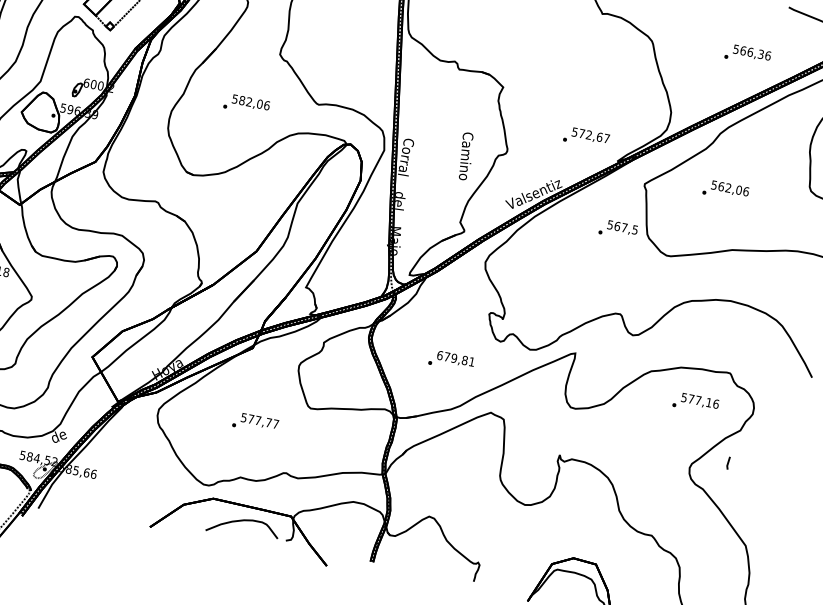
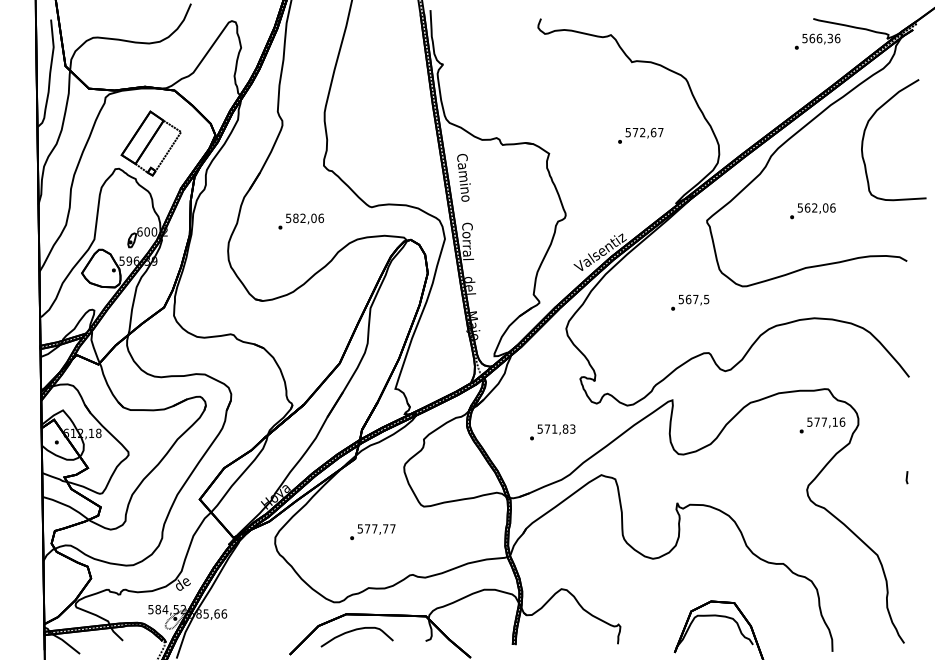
text: (747, 54) -> (817, 41), moved
text: (586, 137) -> (640, 135), moved
text: (465, 155) -> (463, 177), moved
text: (725, 191) -> (812, 211), moved
text: (618, 229) -> (690, 302), moved
text: (456, 358) -> (556, 428), 679,81 -> 571,83
text: (695, 403) -> (822, 425), moved
line: (727, 462) -> (906, 477), moved
curve: (240, 521) -> (353, 631), moved

